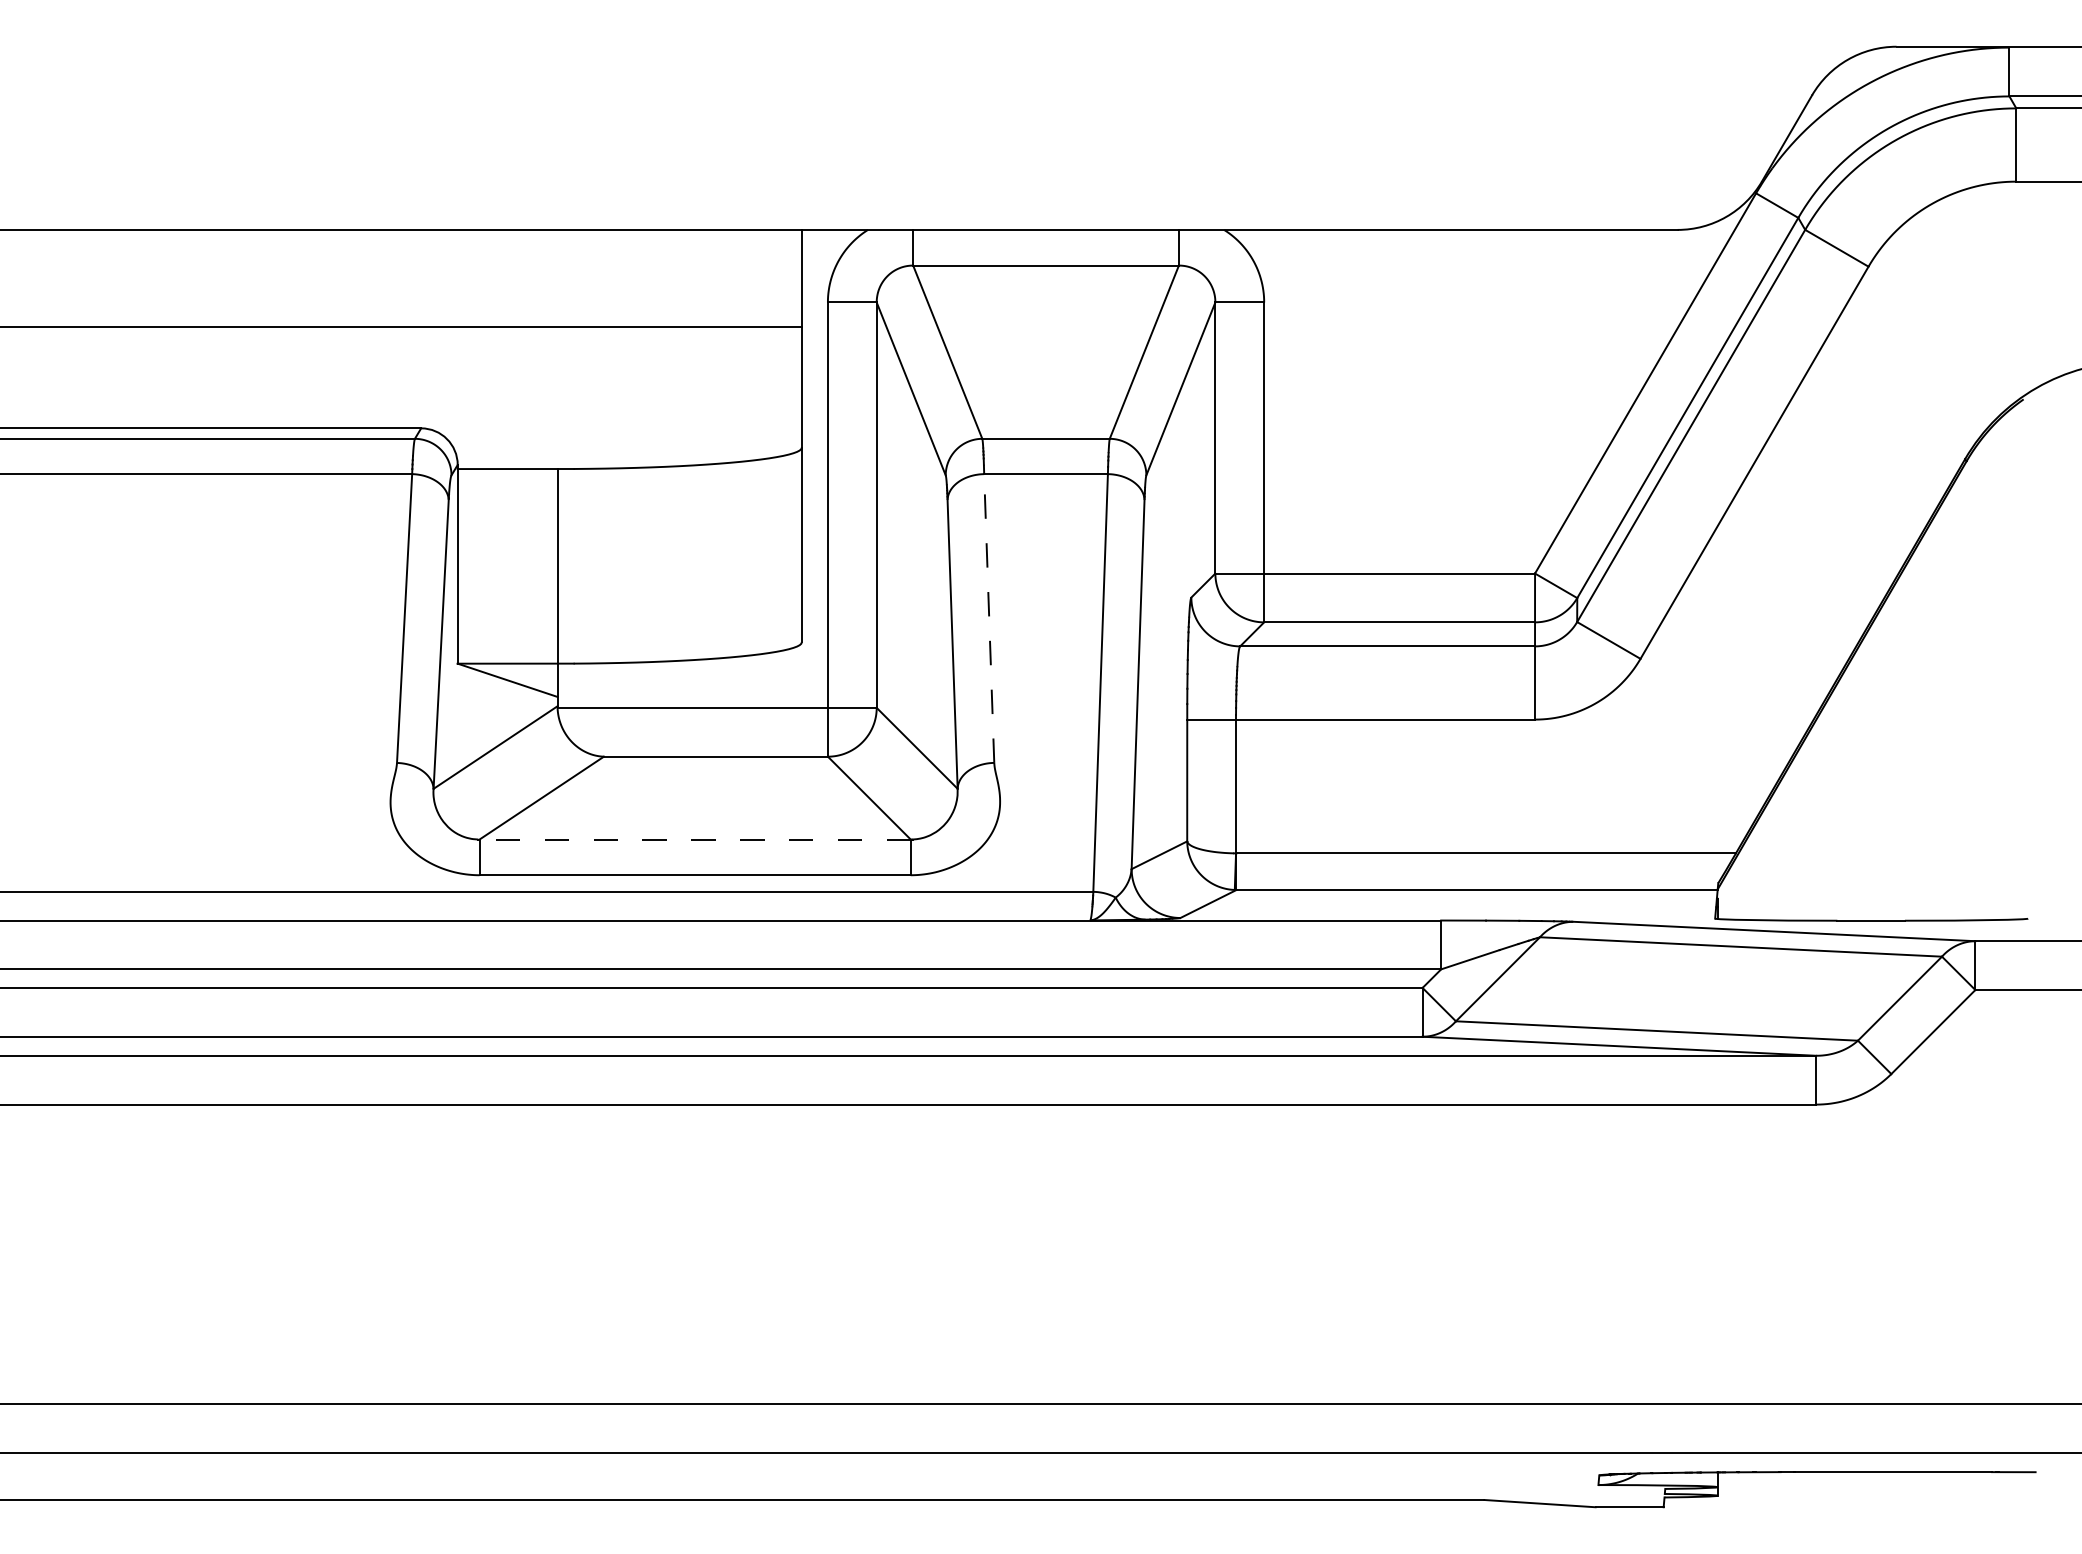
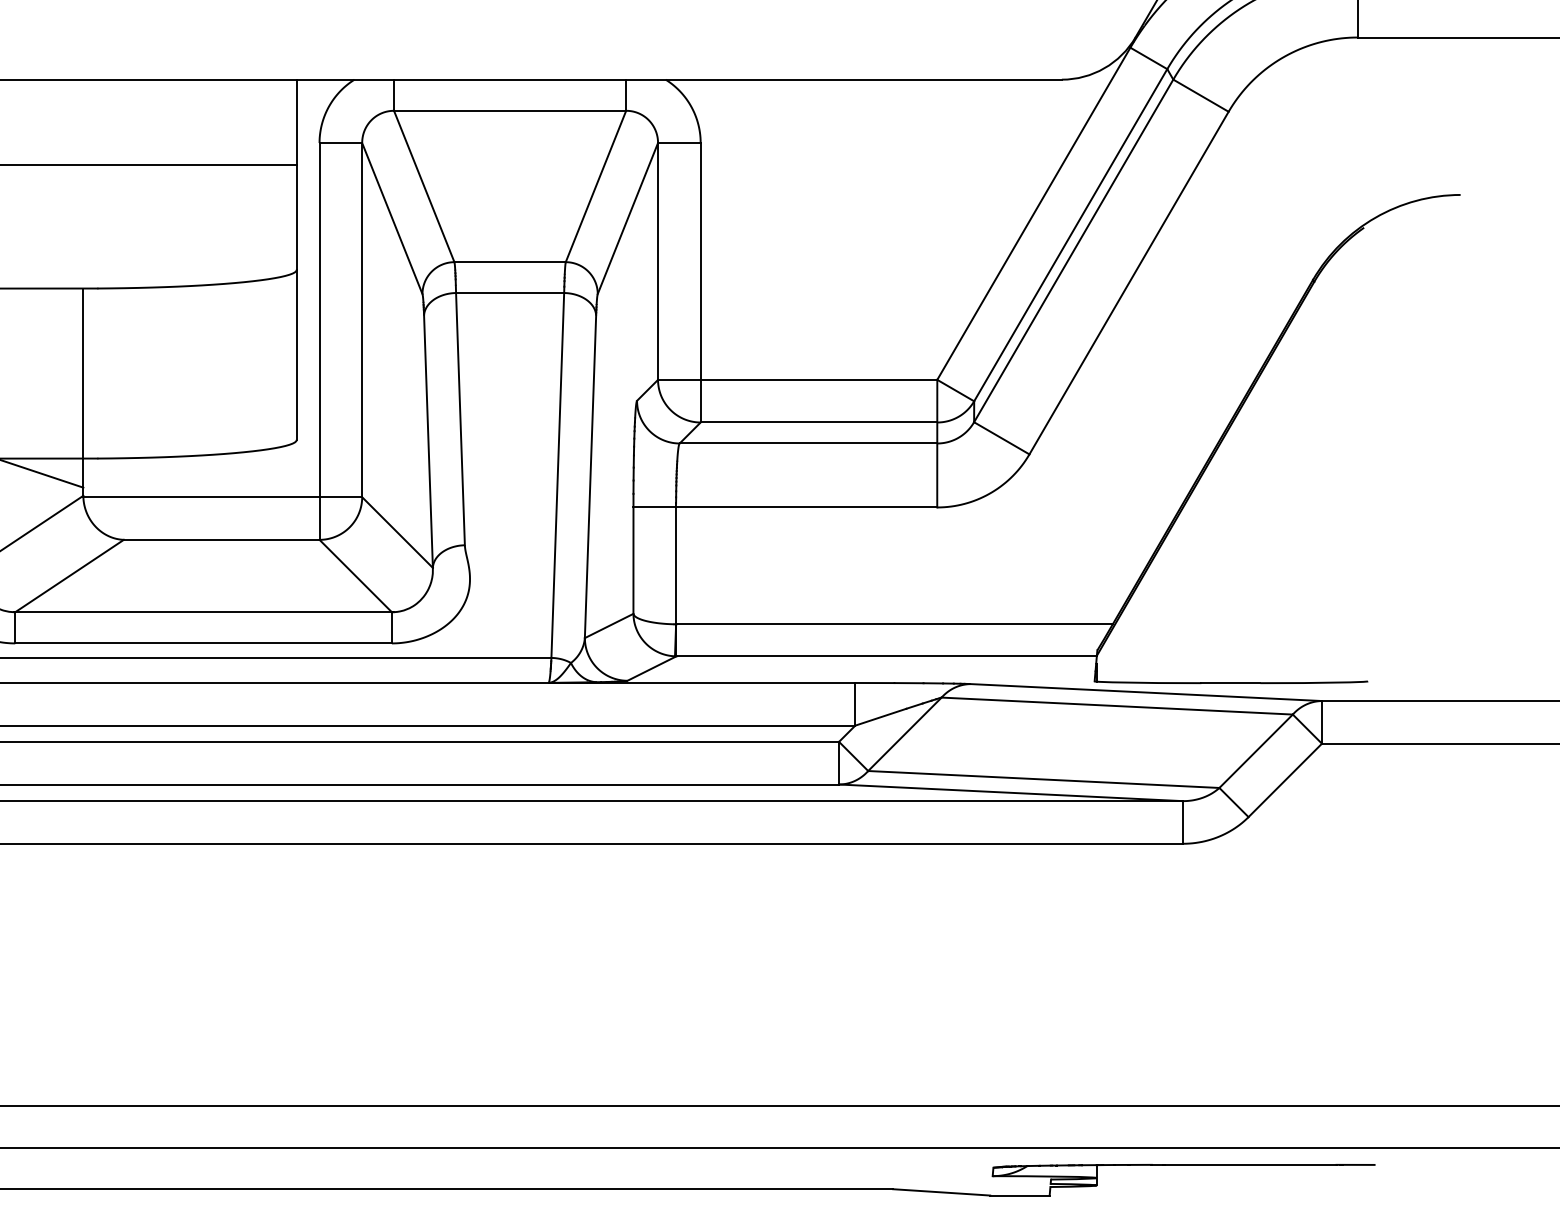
line: (989, 618) -> (460, 419), dashed -> solid
line: (695, 839) -> (203, 612), dashed -> solid

